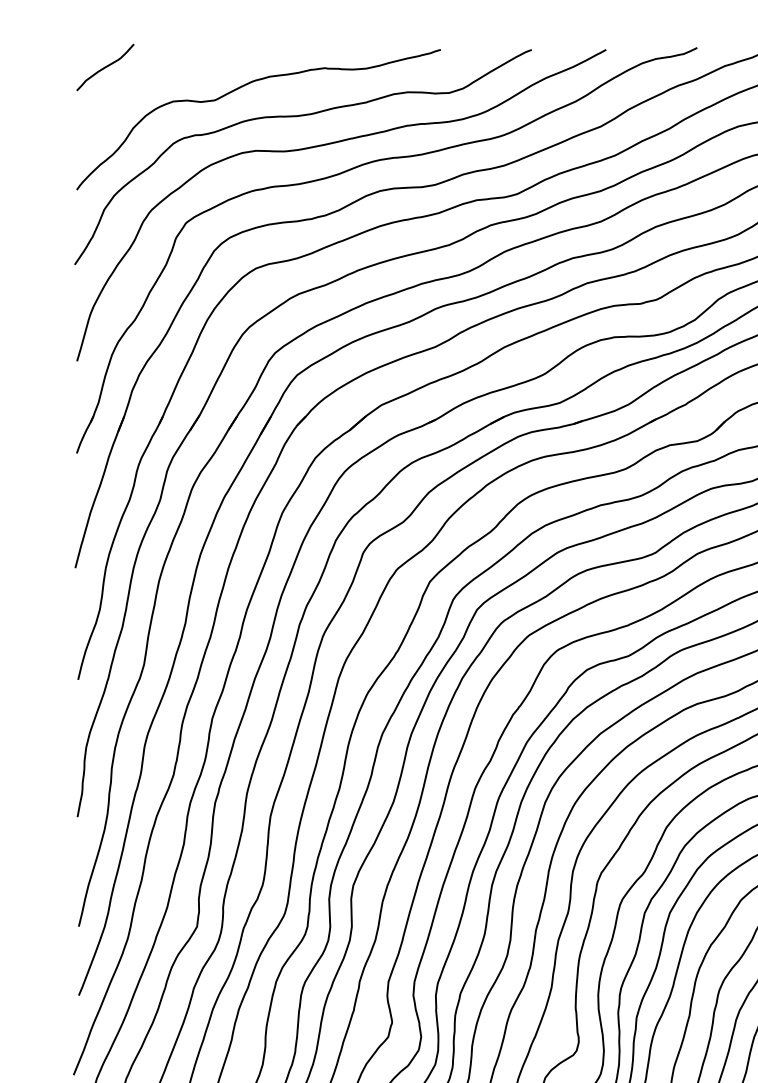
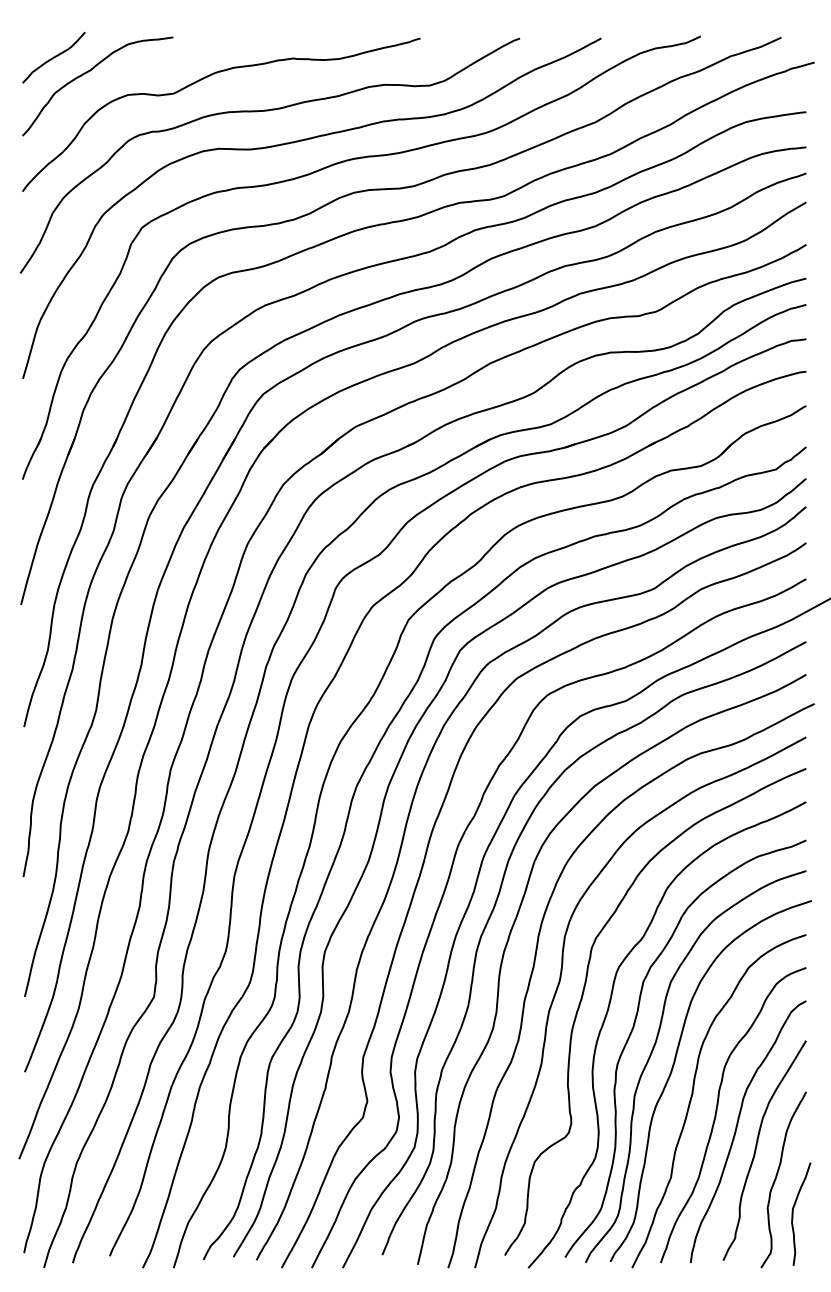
curve: (138, 80) -> (90, 71), added

